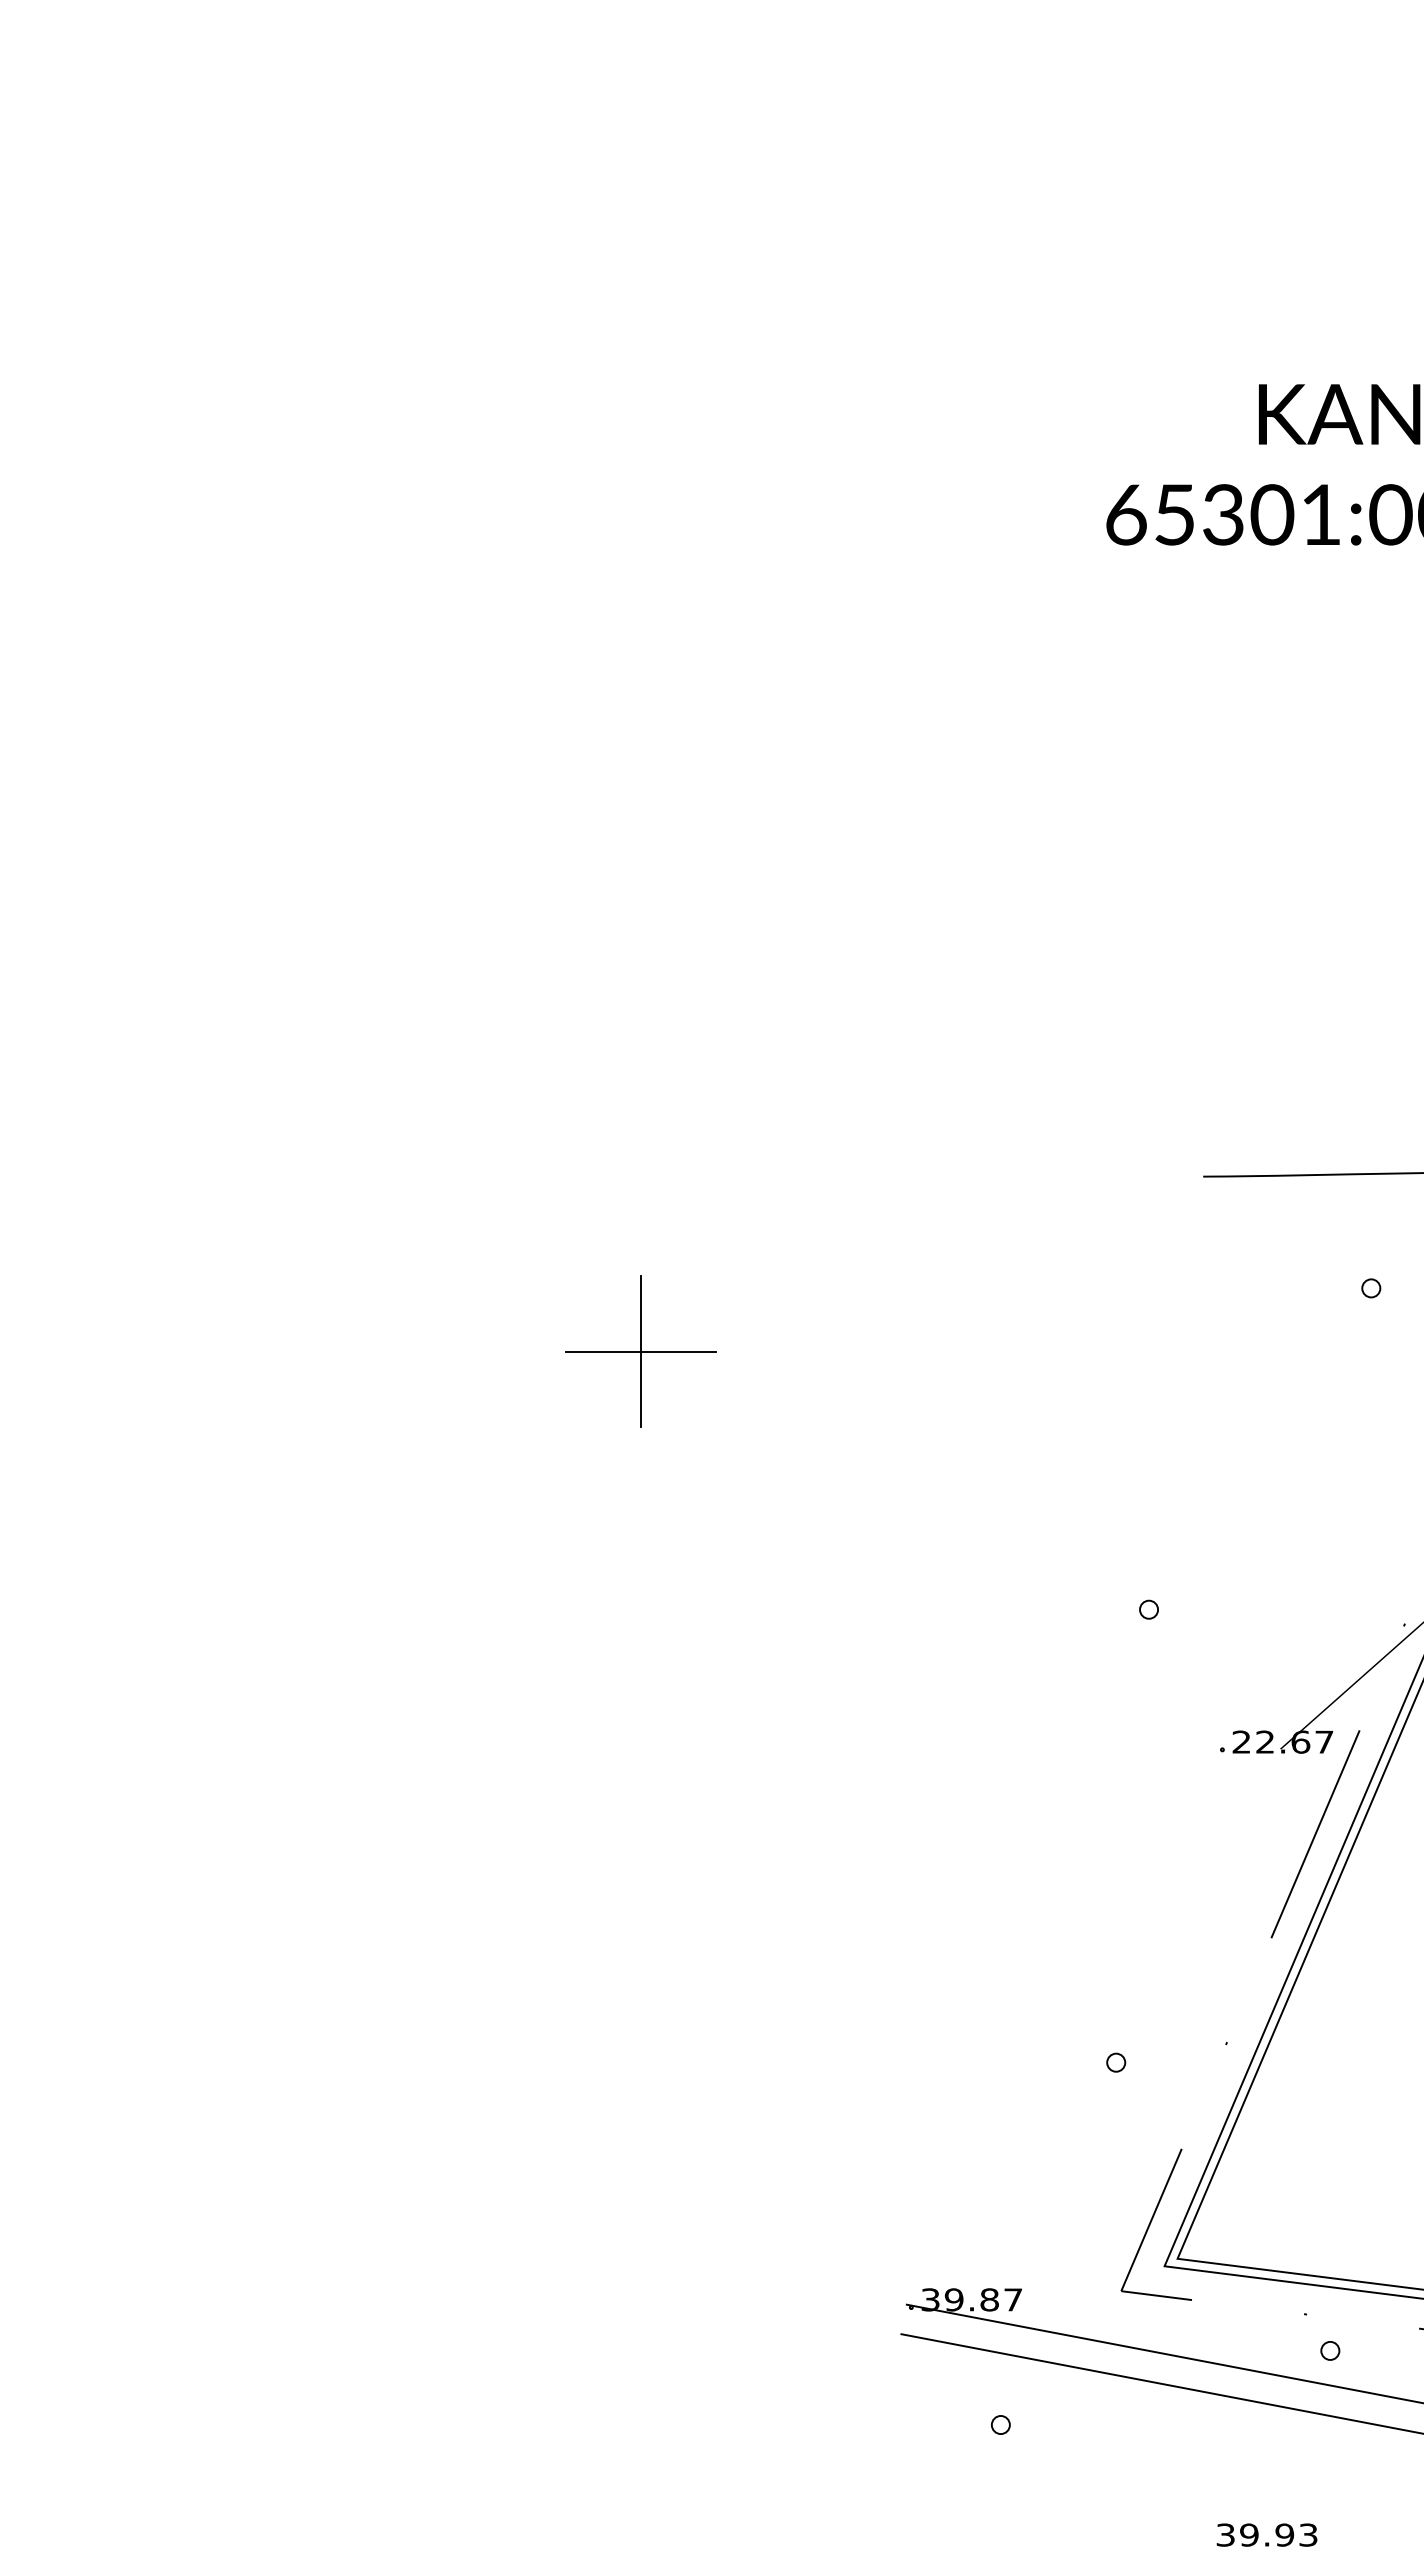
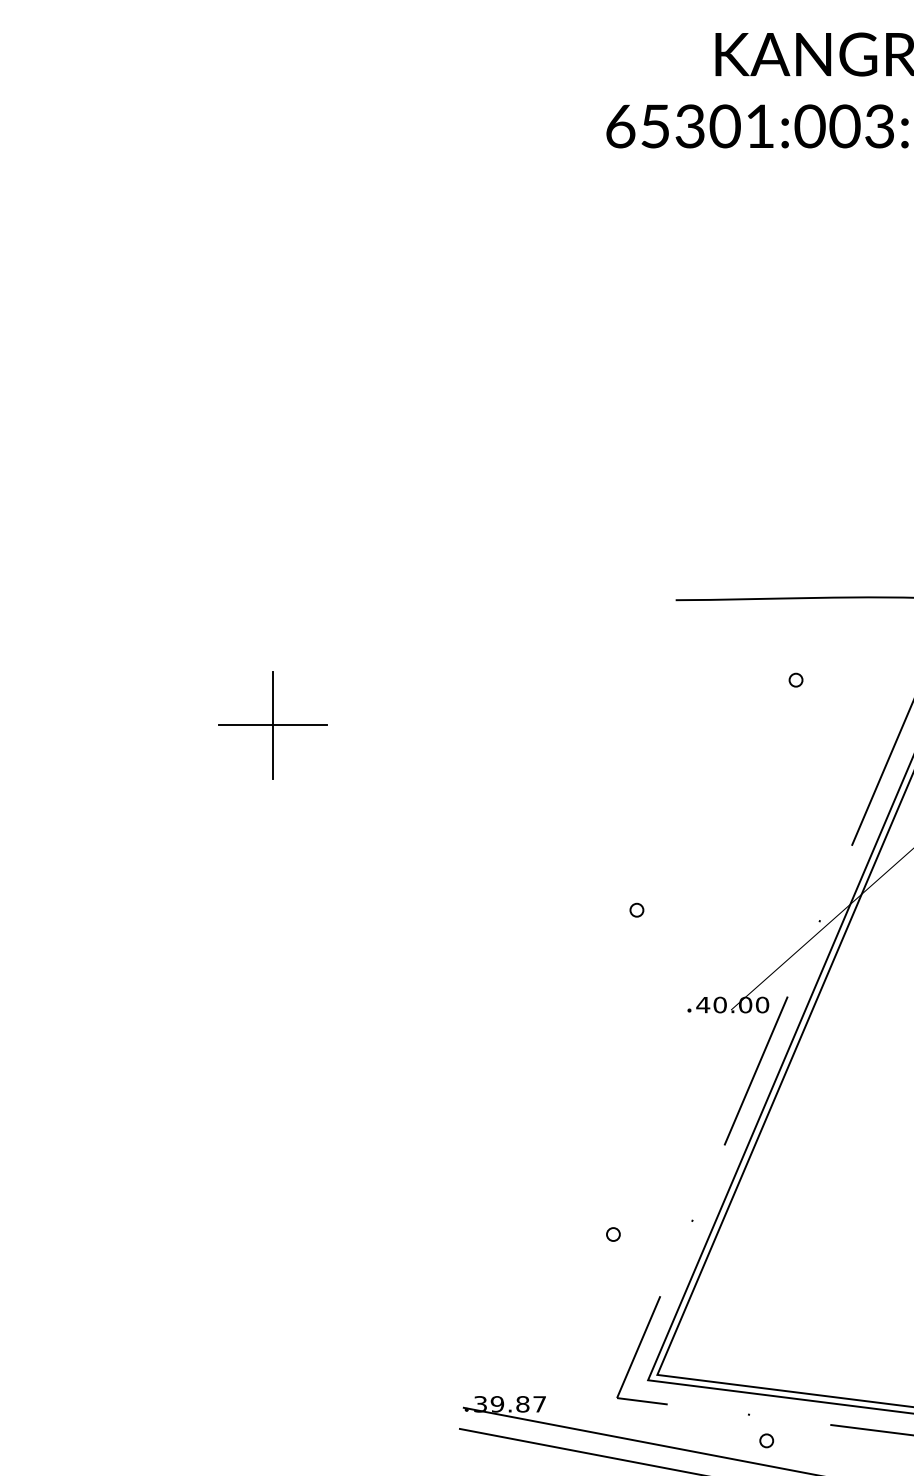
text: (1282, 1741) -> (732, 1004), 22.67 -> 40.00

